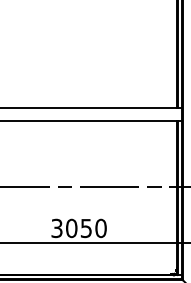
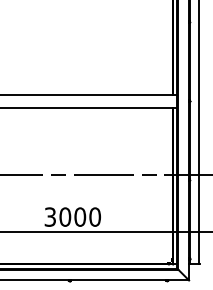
text: (86, 227) -> (80, 216), 3050 -> 3000

